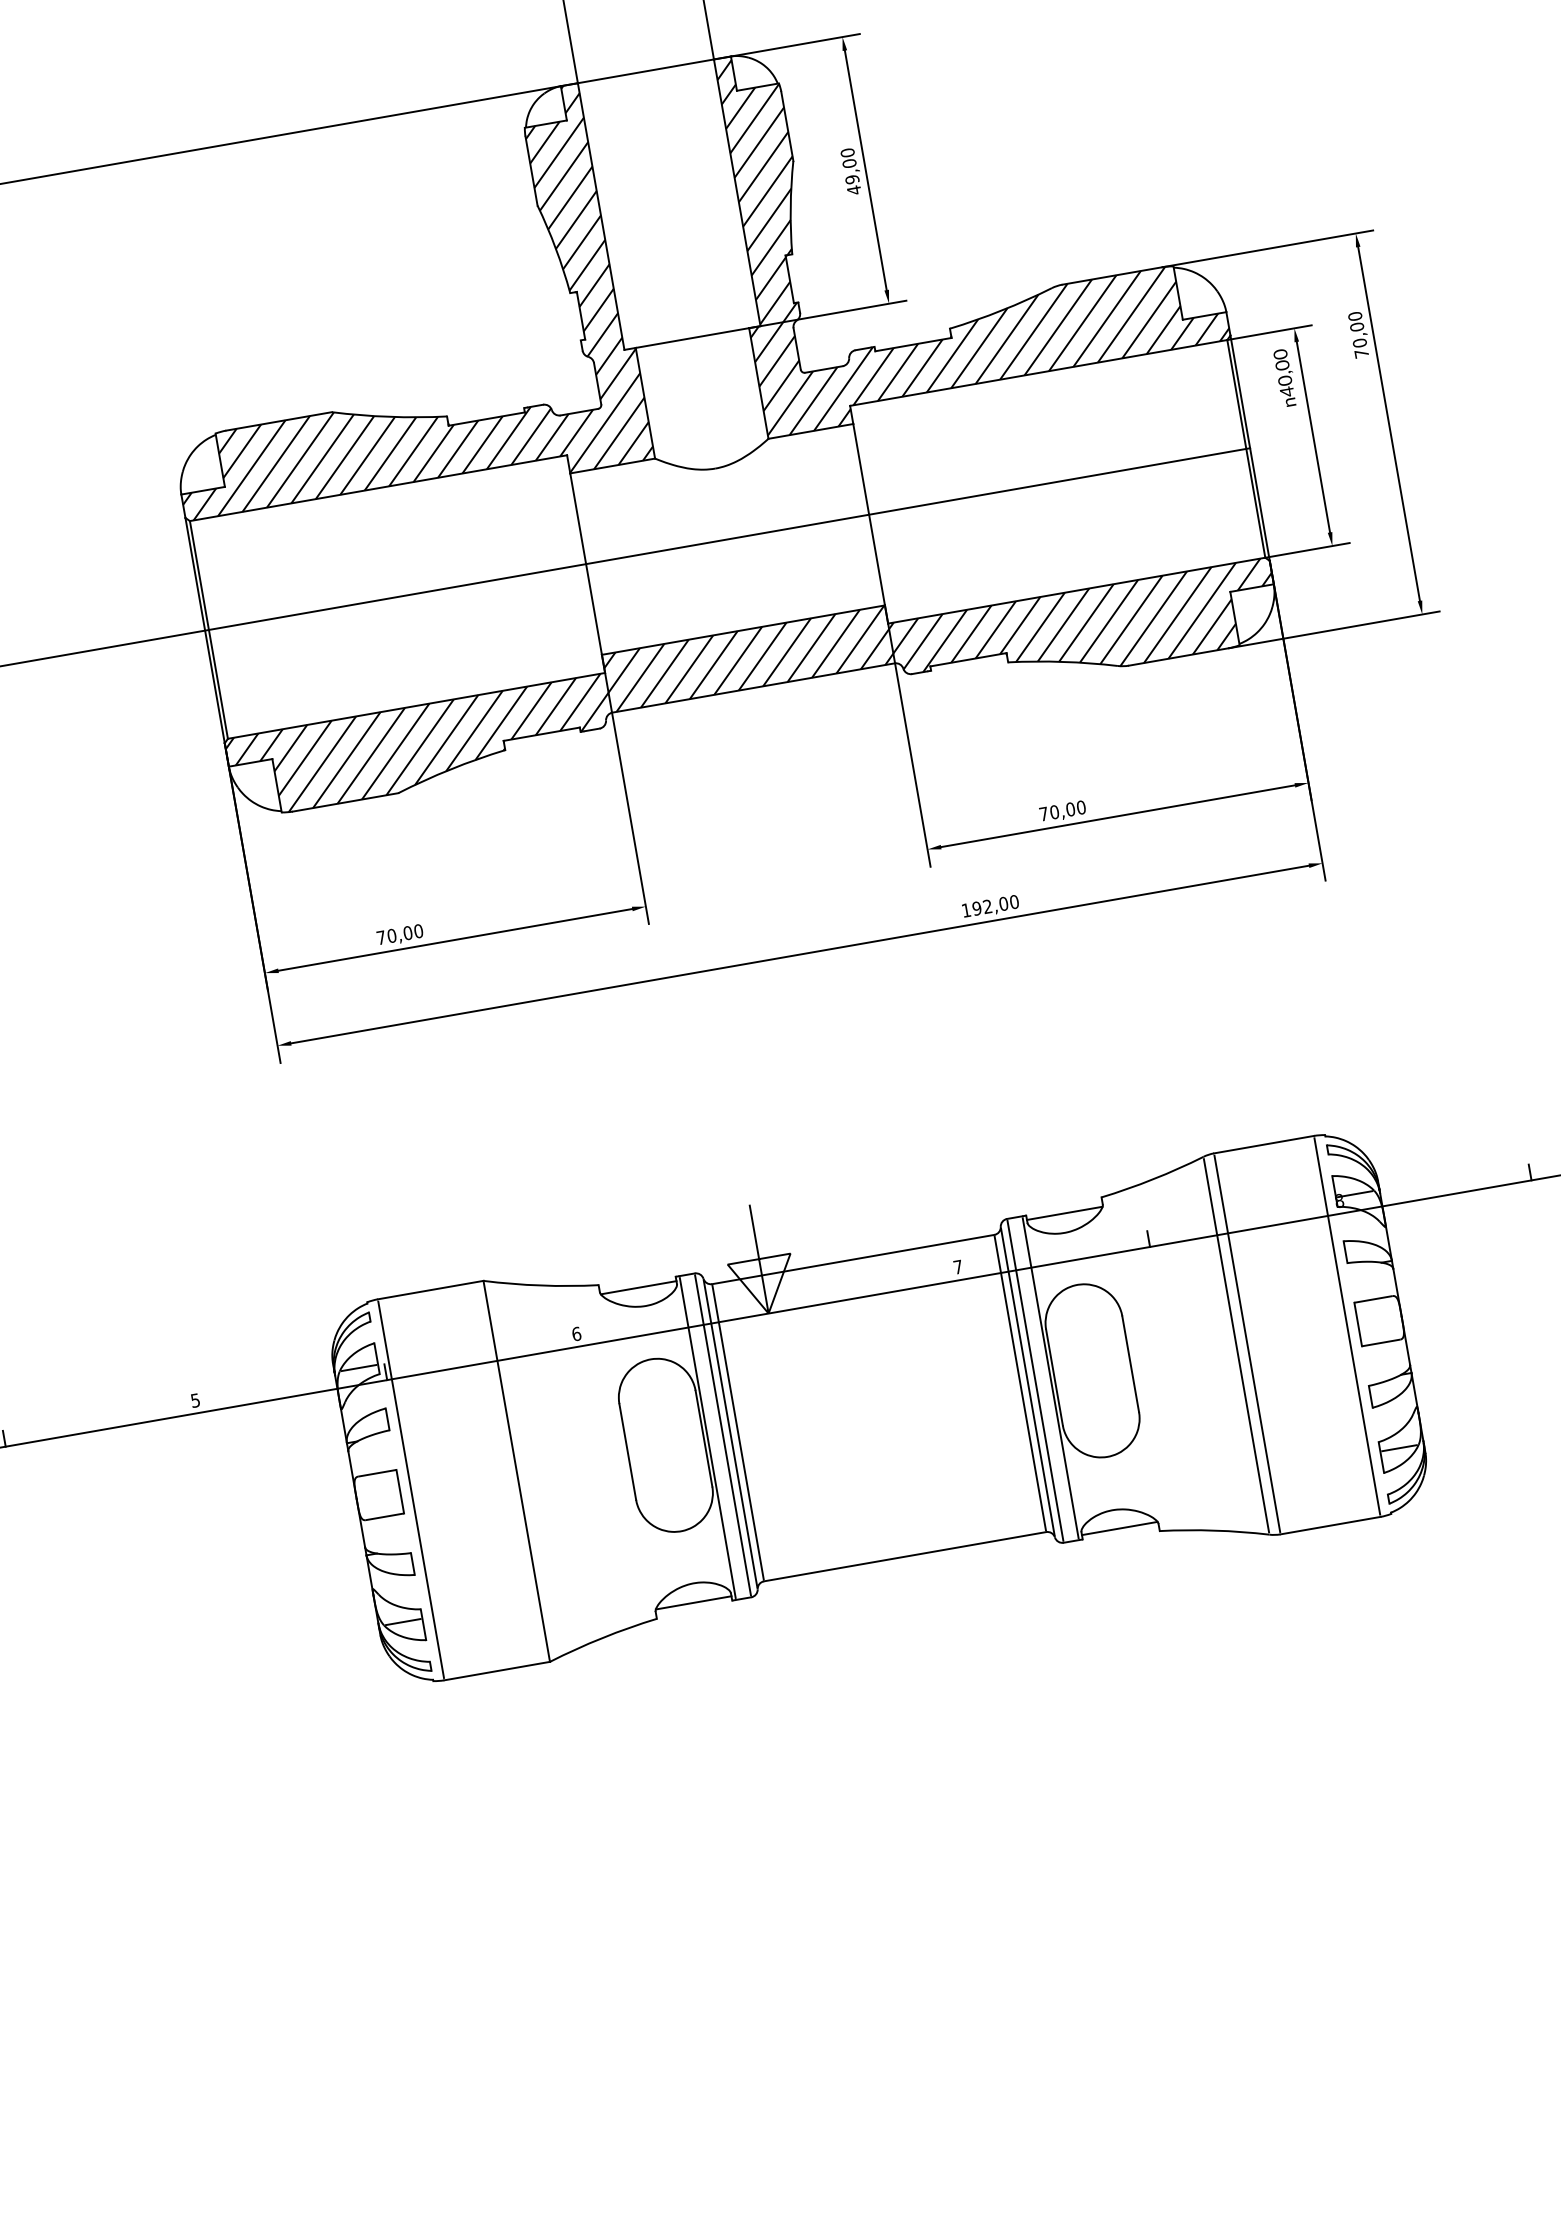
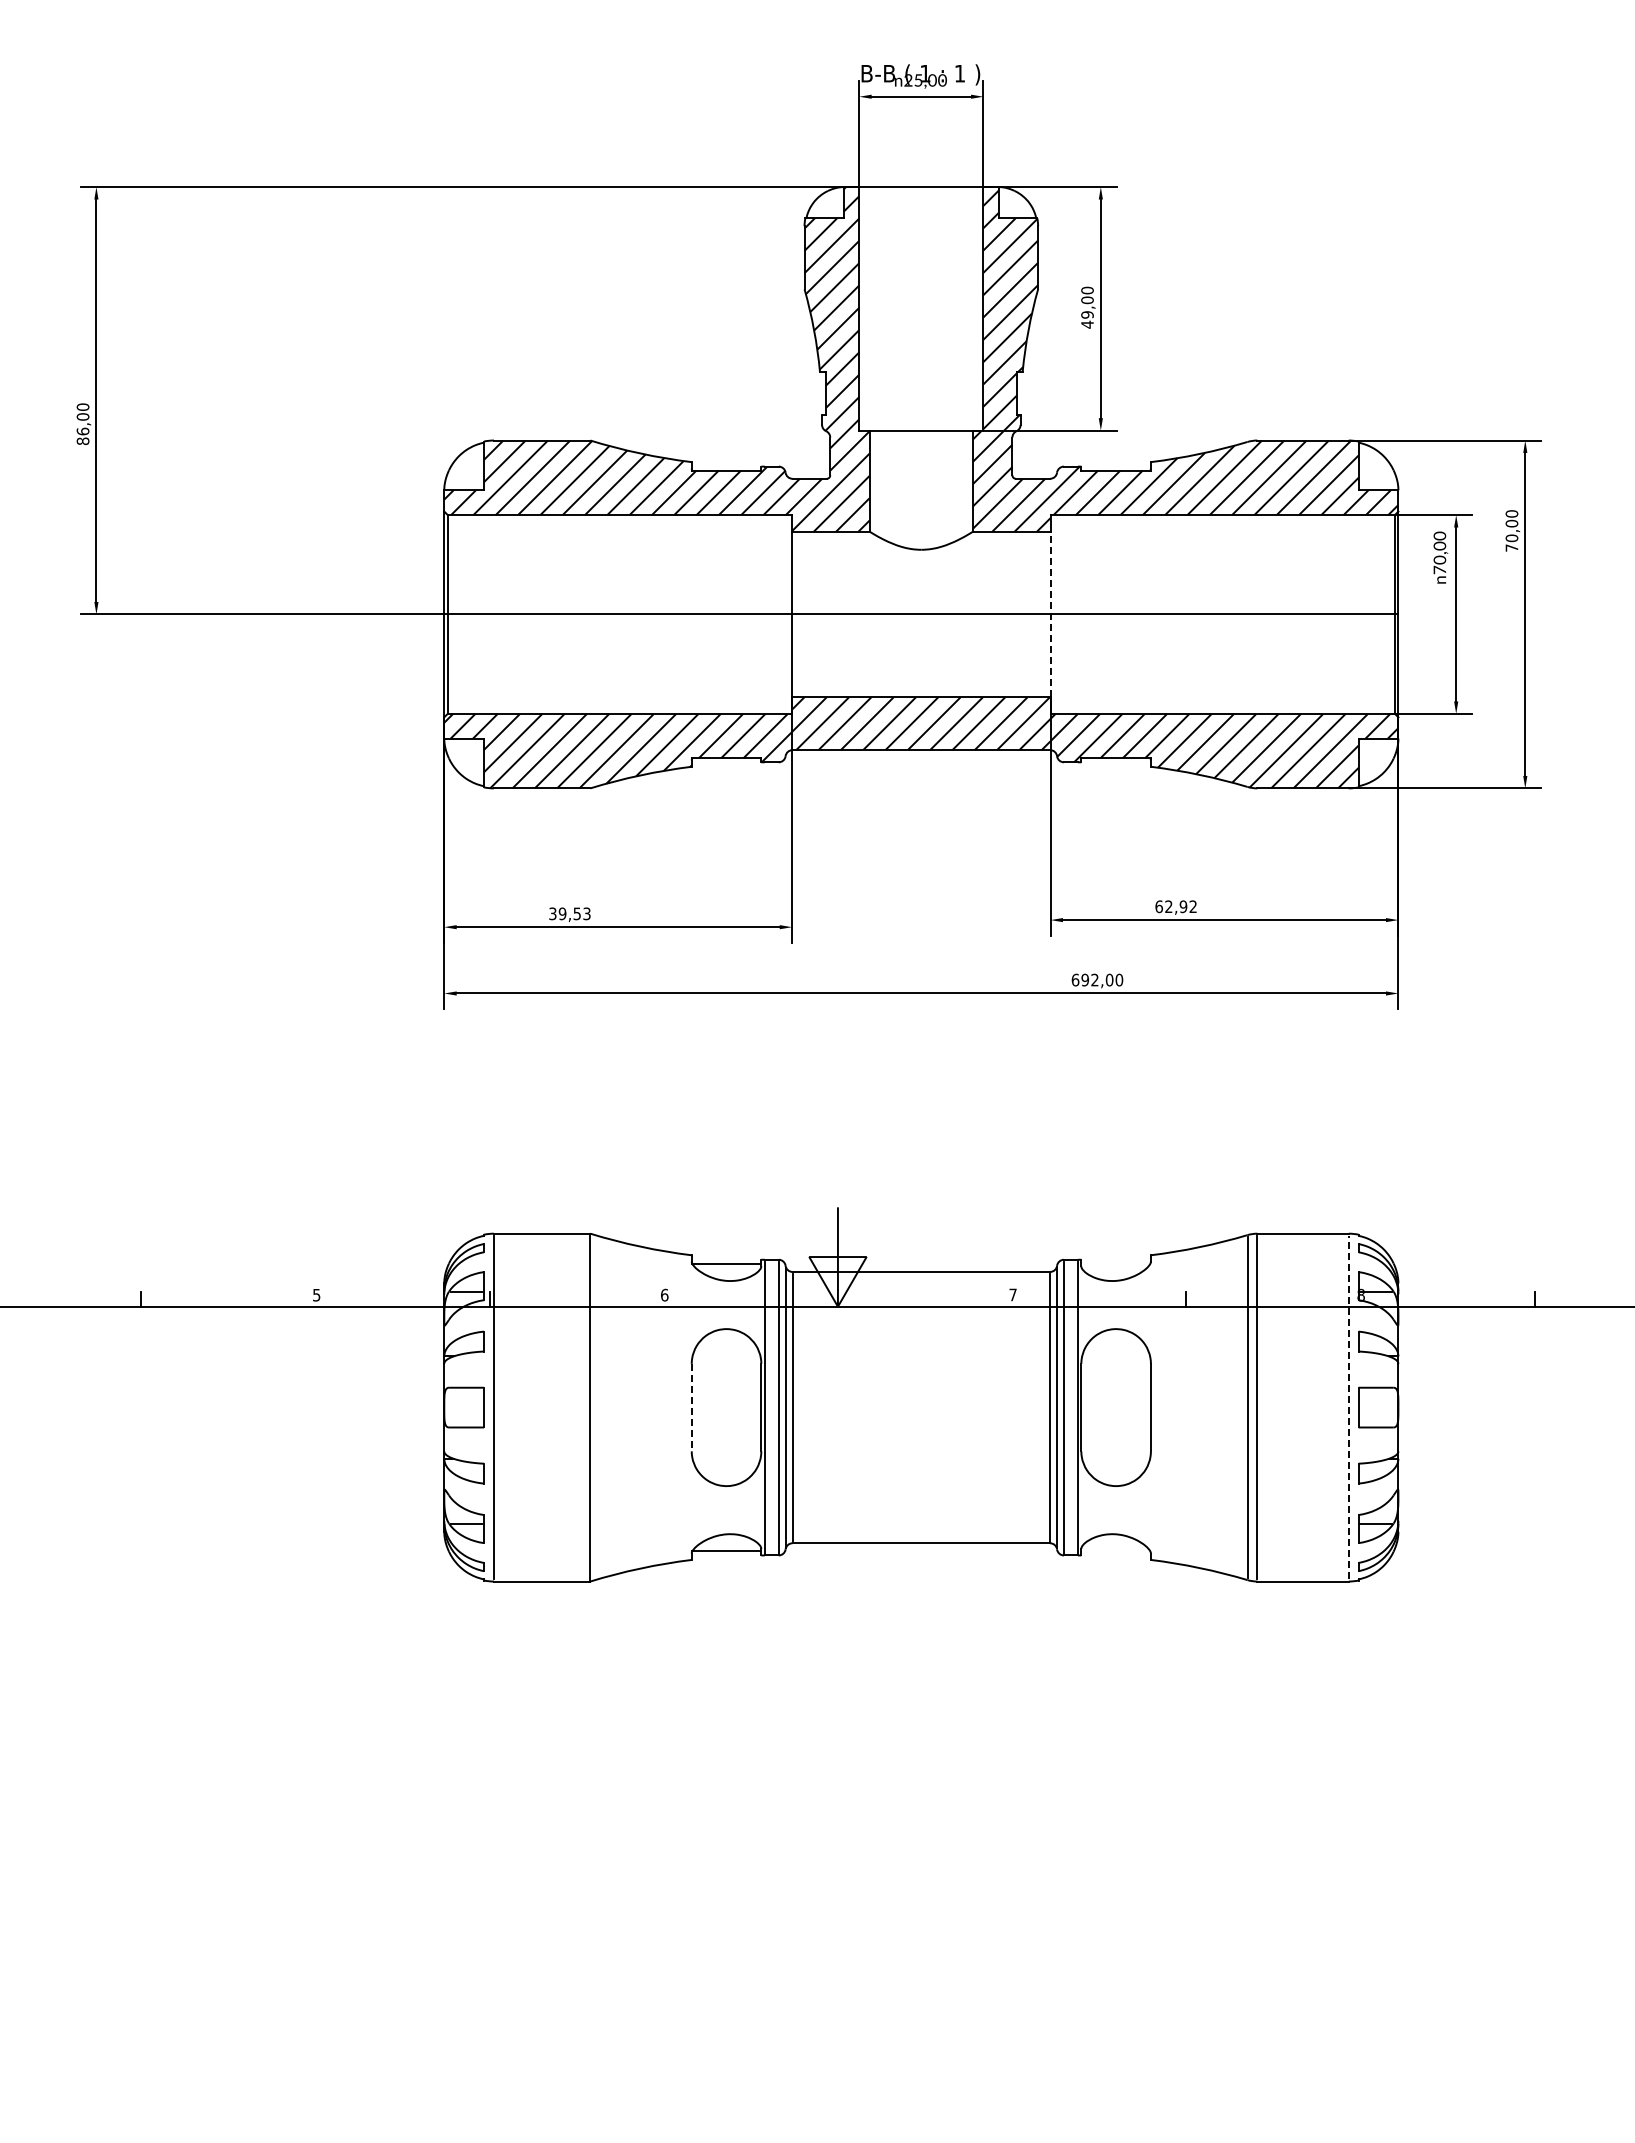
text: (1286, 391) -> (1439, 569), 40,00 -> 70,00
line: (869, 514) -> (1050, 614), solid -> dashed
text: (1062, 810) -> (1176, 906), 70,00 -> 62,92
text: (966, 909) -> (1075, 979), 192,00 -> 692,00
text: (399, 934) -> (569, 913), 70,00 -> 39,53
line: (1064, 1213) -> (1115, 1263), removed
line: (1347, 1326) -> (1348, 1407), solid -> dashed
line: (627, 1451) -> (691, 1407), solid -> dashed
line: (1119, 1528) -> (1115, 1551), removed

